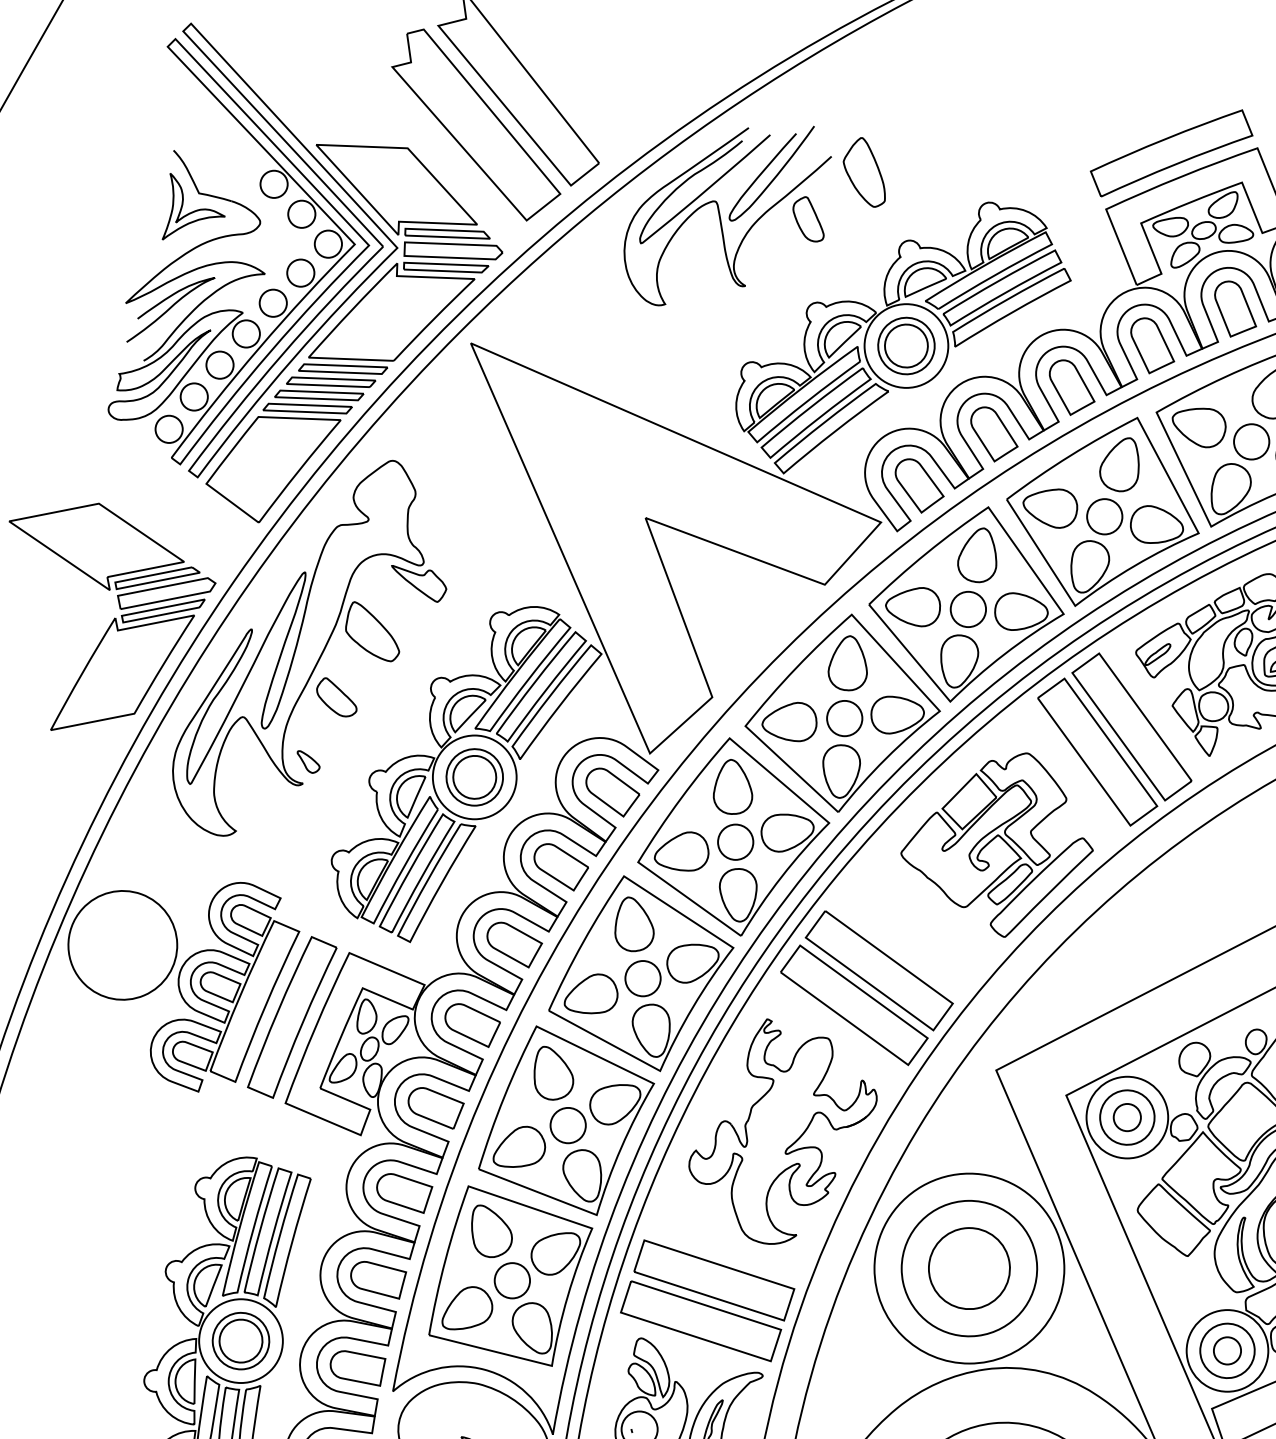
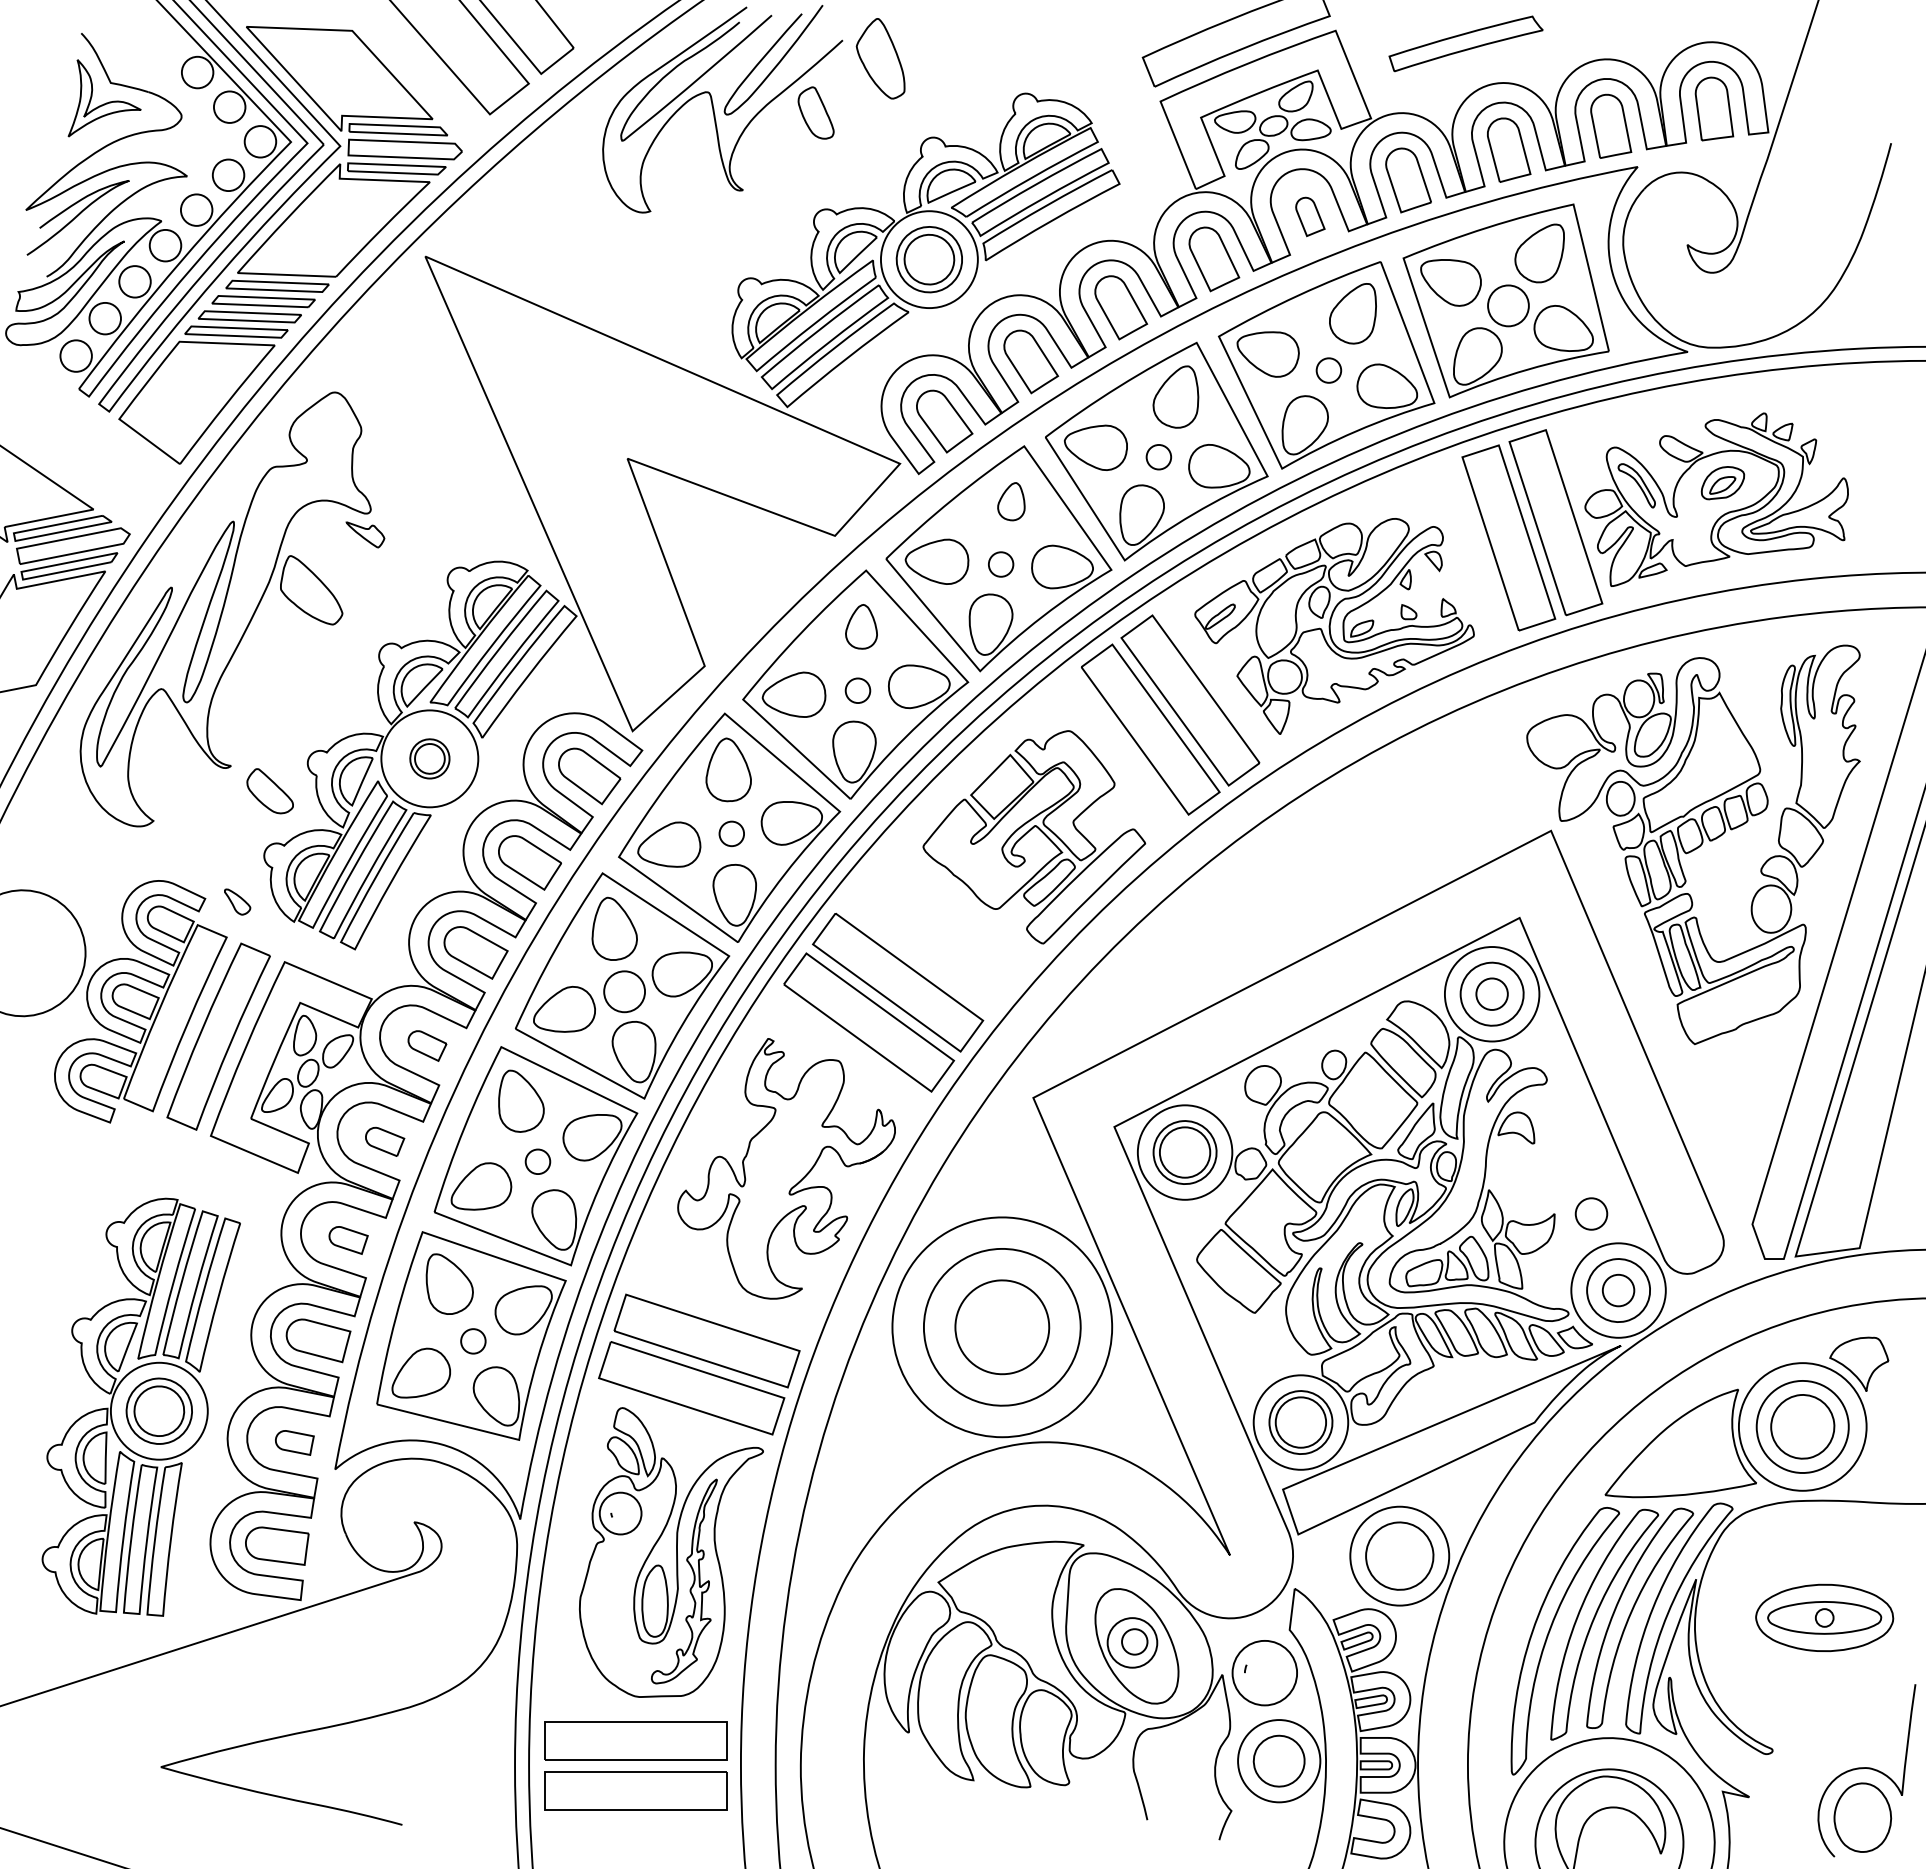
part: (1235, 308) -> (1310, 216), size x0.6
circle: (1251, 441) -> (1328, 370), size x0.6
circle: (1104, 516) -> (1158, 456), size x0.6
part: (977, 555) -> (1011, 501), size x0.6
part: (419, 583) -> (365, 534), size x0.6
circle: (967, 609) -> (1000, 564), size x0.6
part: (847, 663) -> (861, 626), size x0.7
part: (336, 697) -> (269, 791), moved
circle: (844, 718) -> (857, 690), size x0.6
part: (308, 761) -> (237, 901), moved
part: (474, 777) -> (429, 758), size x0.6
circle: (735, 841) -> (731, 833), size x0.6
part: (472, 1025) -> (427, 1045), size x0.6
part: (435, 1108) -> (384, 1141), size x0.6
circle: (1126, 1117) -> (1184, 1152), size x1.6
circle: (567, 1125) -> (537, 1161), size x0.6
part: (404, 1193) -> (348, 1240), size x0.6
circle: (511, 1279) -> (472, 1340), size x0.6
circle: (1227, 1350) -> (1300, 1422), size x1.6
part: (357, 1368) -> (294, 1442), size x0.6

